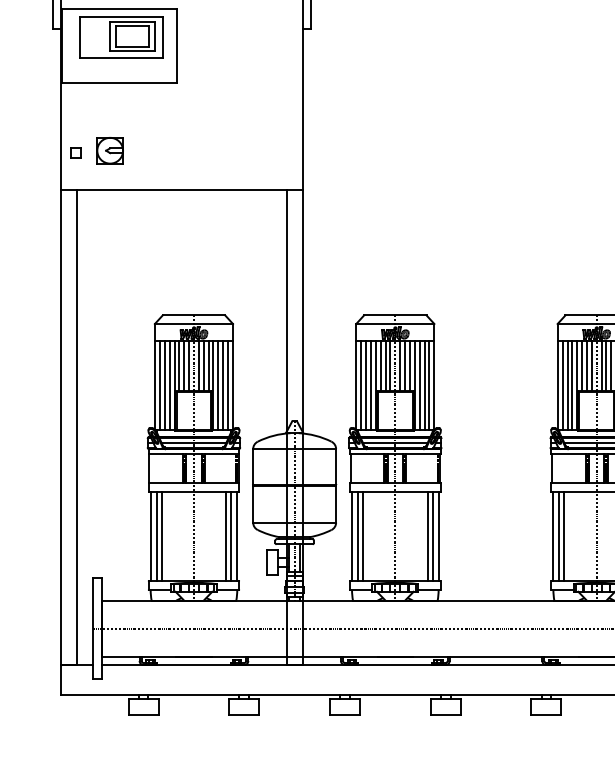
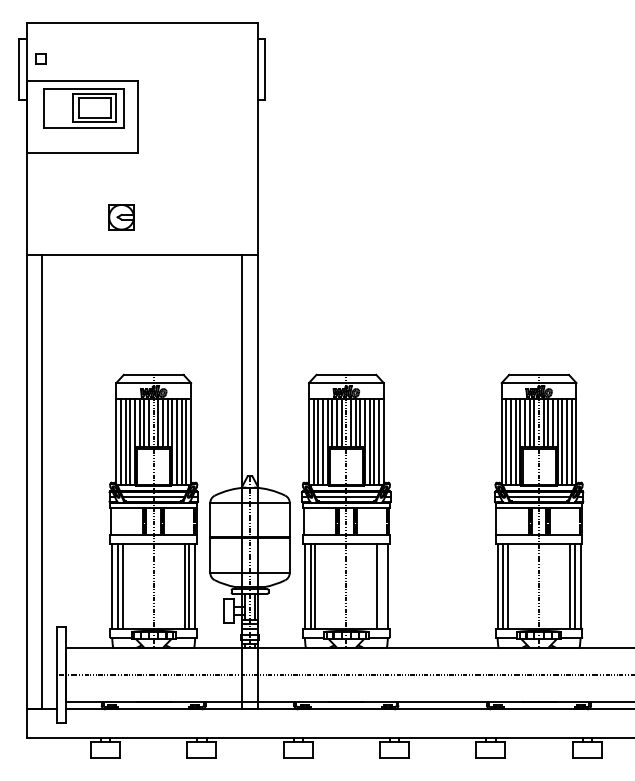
part: (110, 150) -> (121, 217), moved
part: (75, 152) -> (40, 218), removed
line: (433, 536) -> (382, 586), removed

